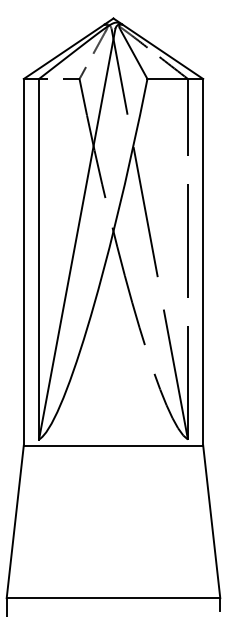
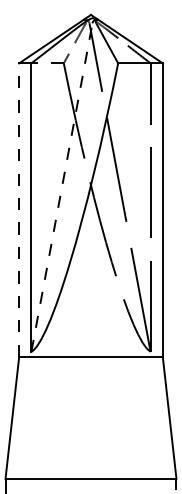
line: (77, 234) -> (62, 187), solid -> dashed
line: (23, 261) -> (18, 209), solid -> dashed

